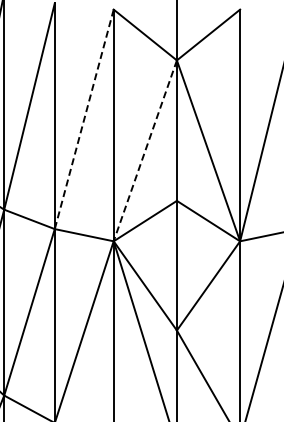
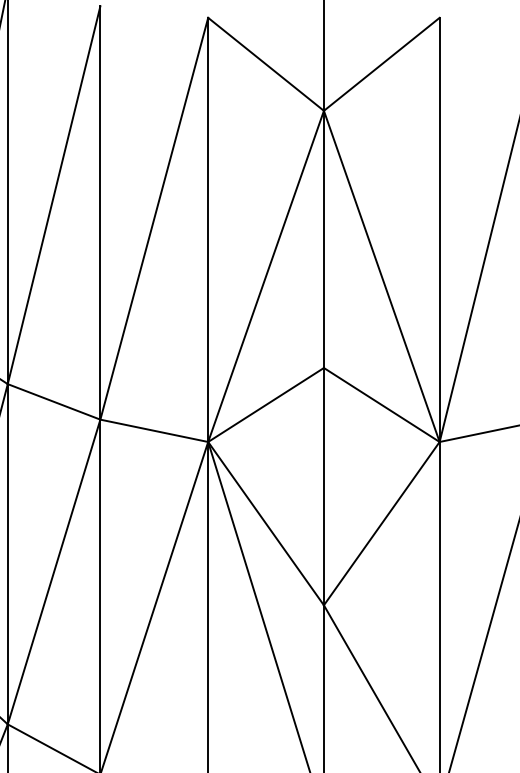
line: (84, 119) -> (154, 218), dashed -> solid
line: (145, 150) -> (266, 275), dashed -> solid

